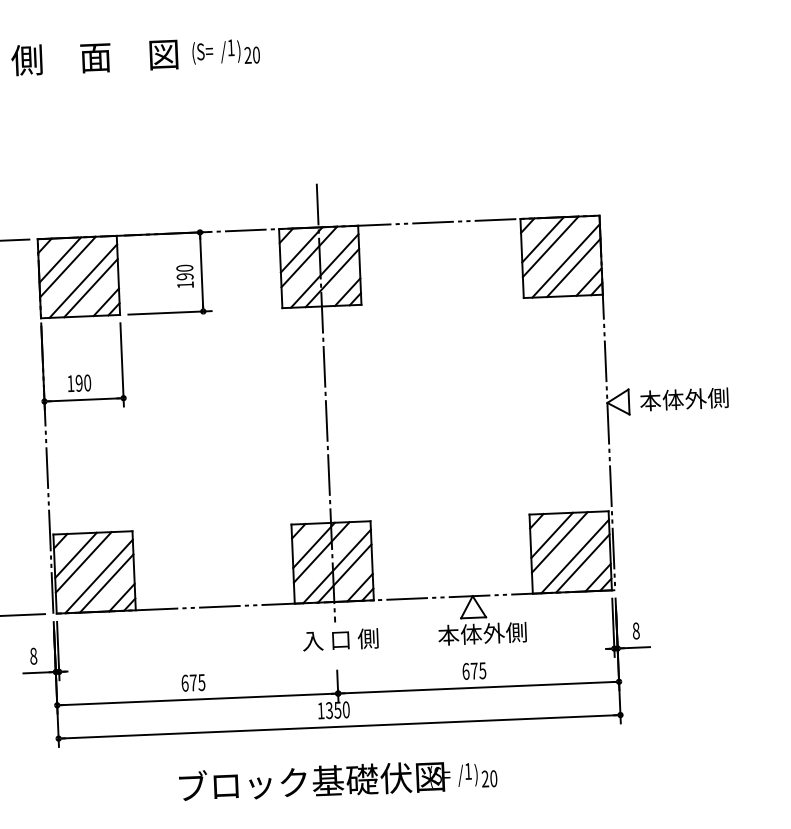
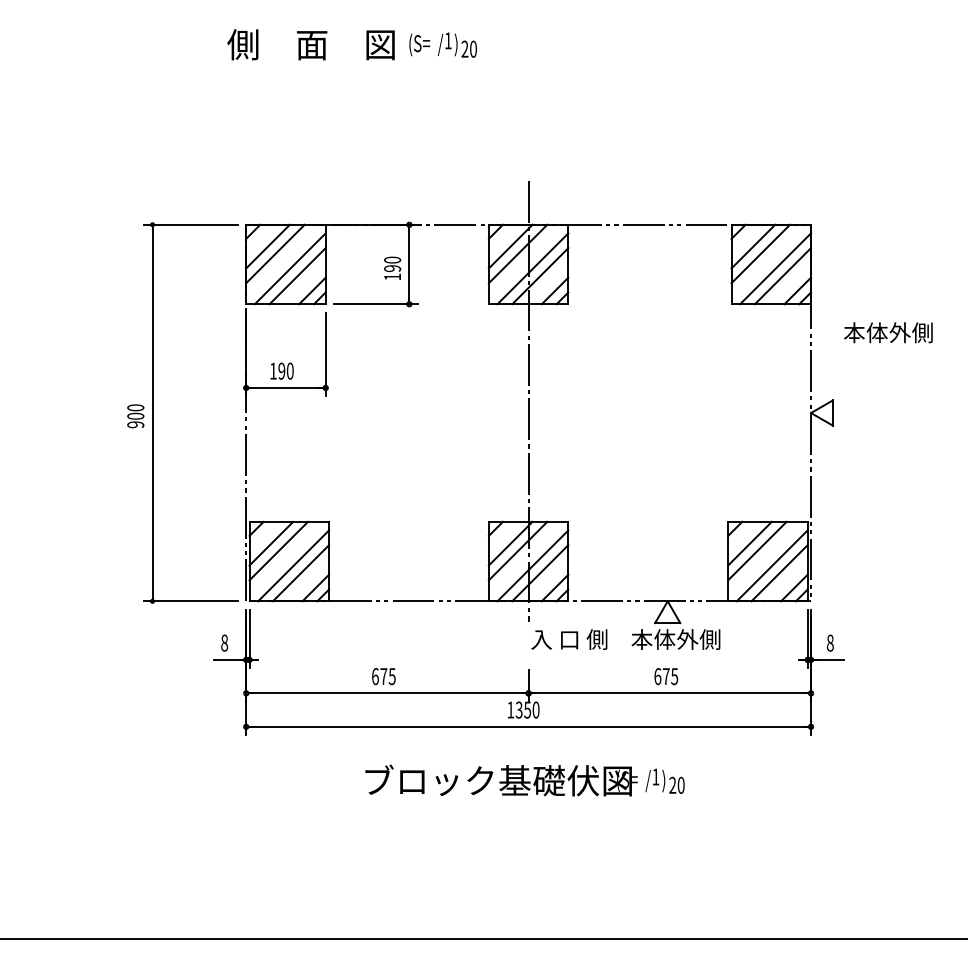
text: (684, 399) -> (888, 332), moved
text: (340, 639) -> (569, 639), moved

